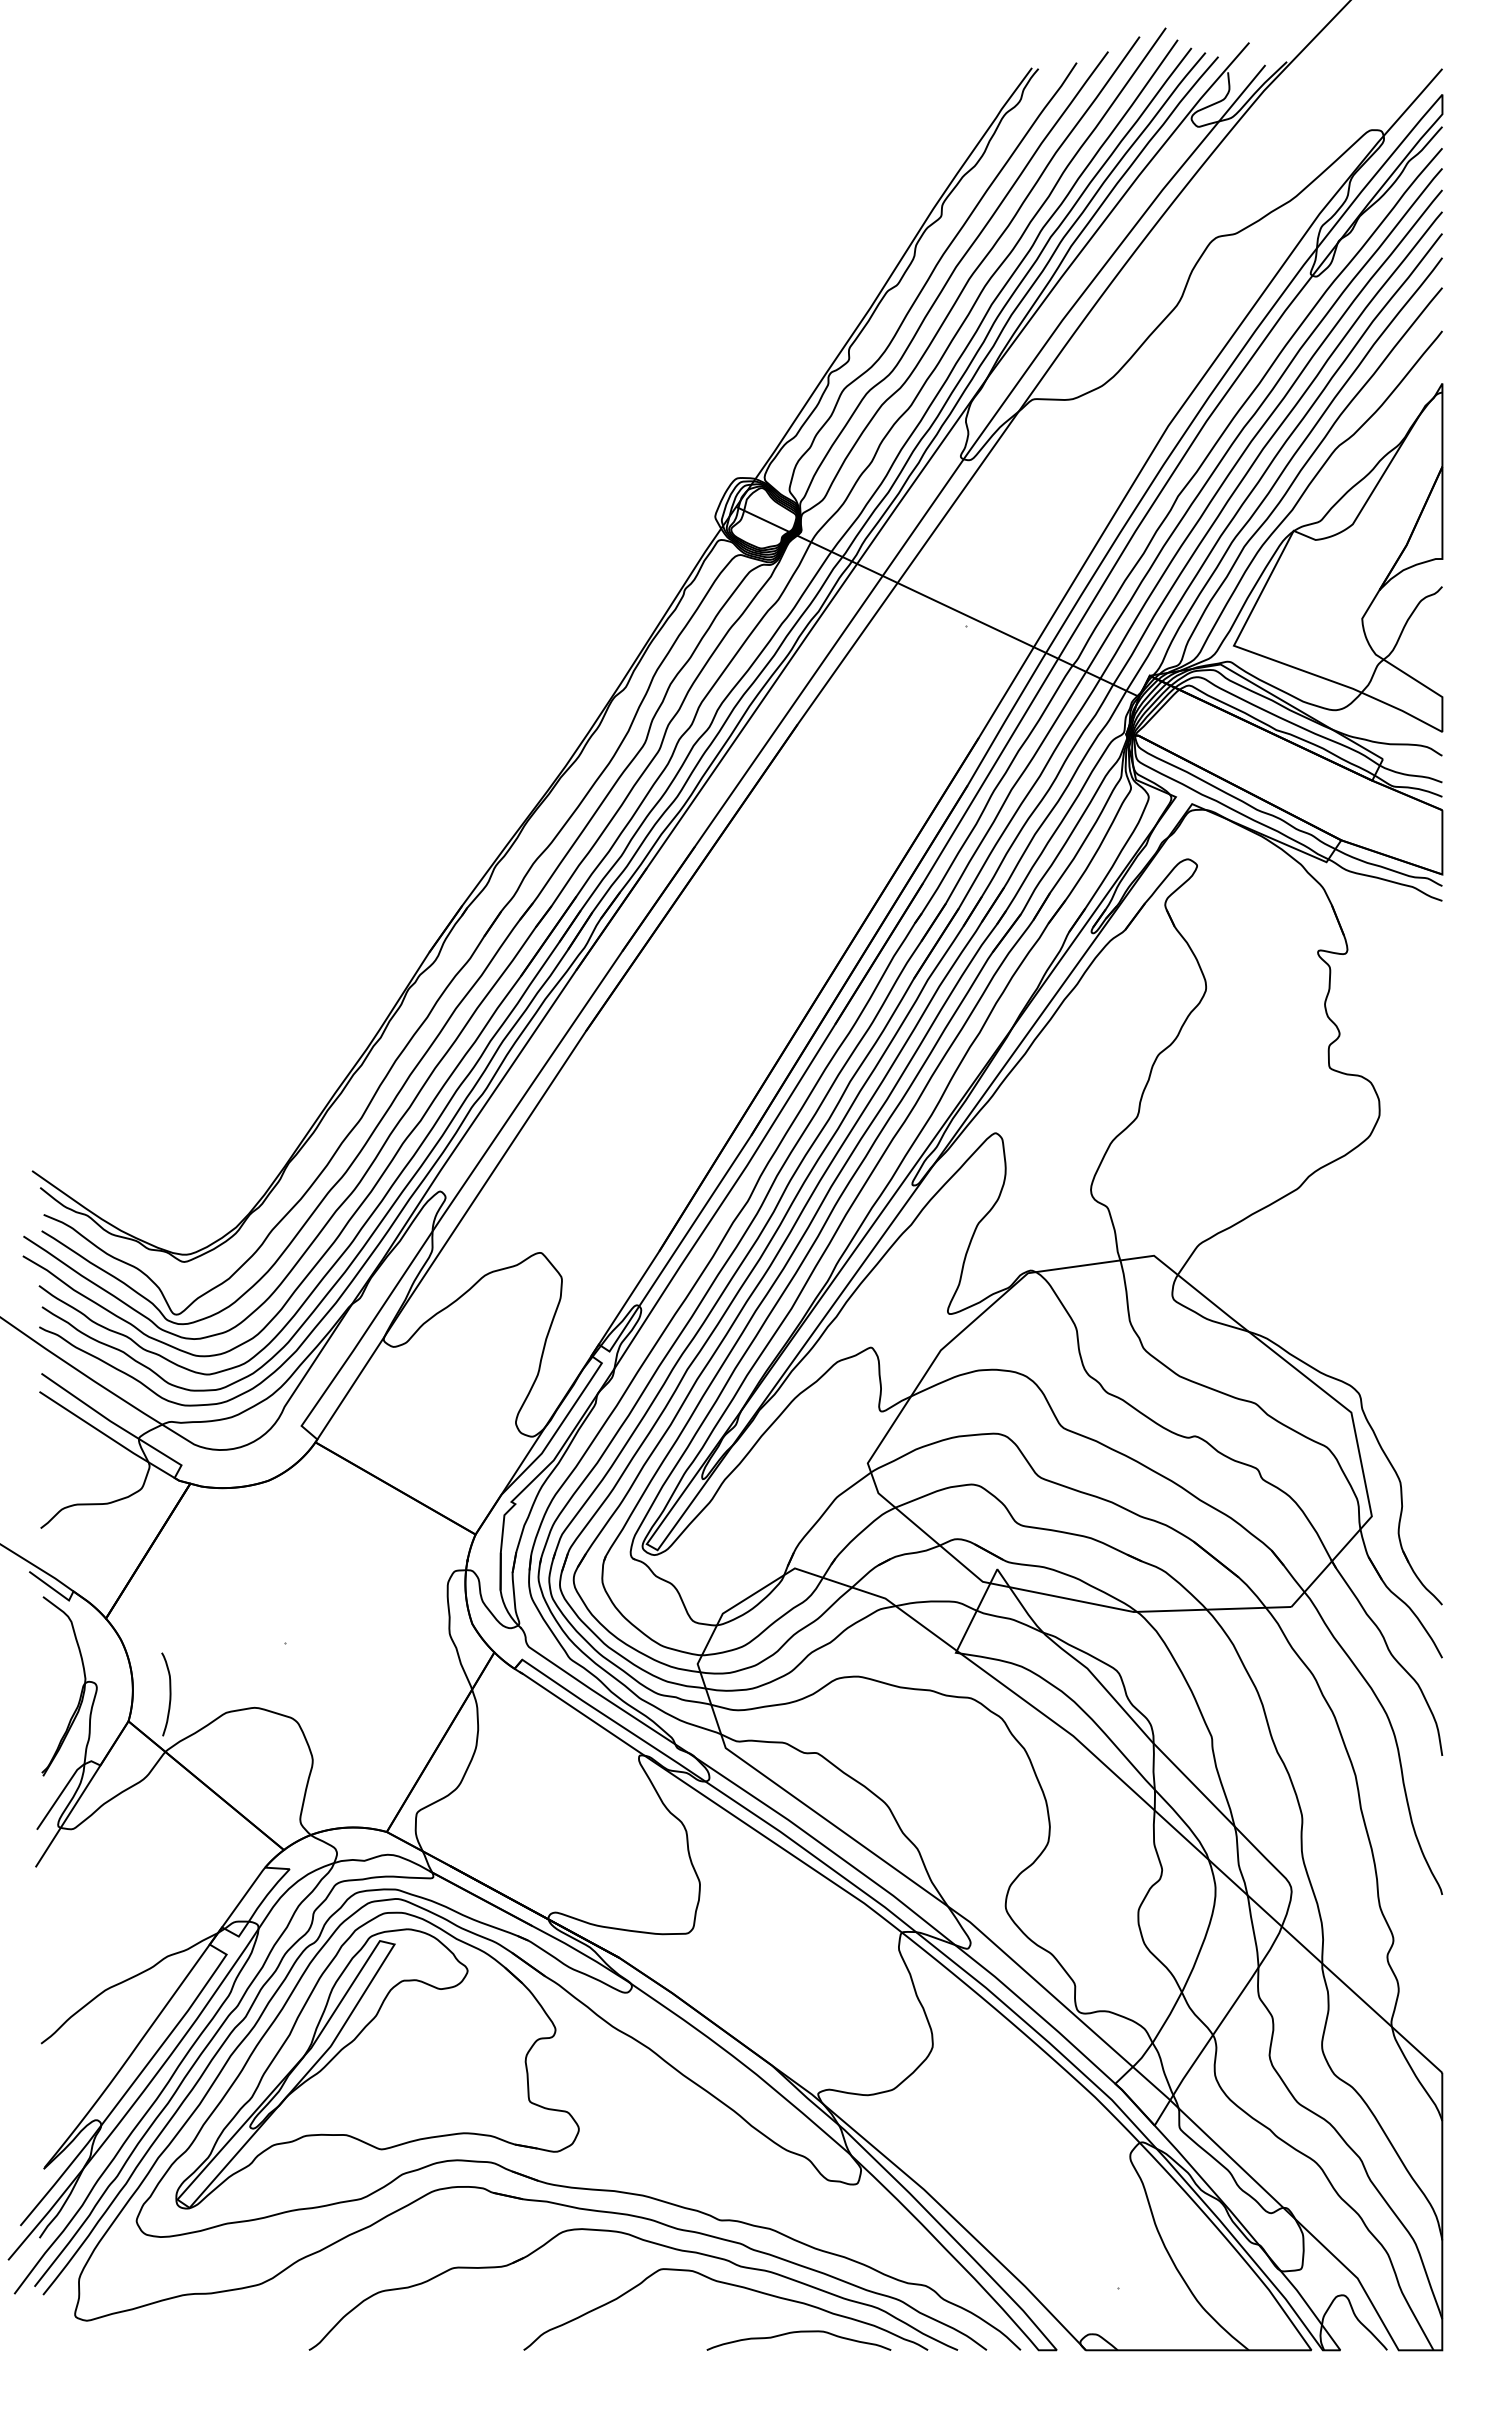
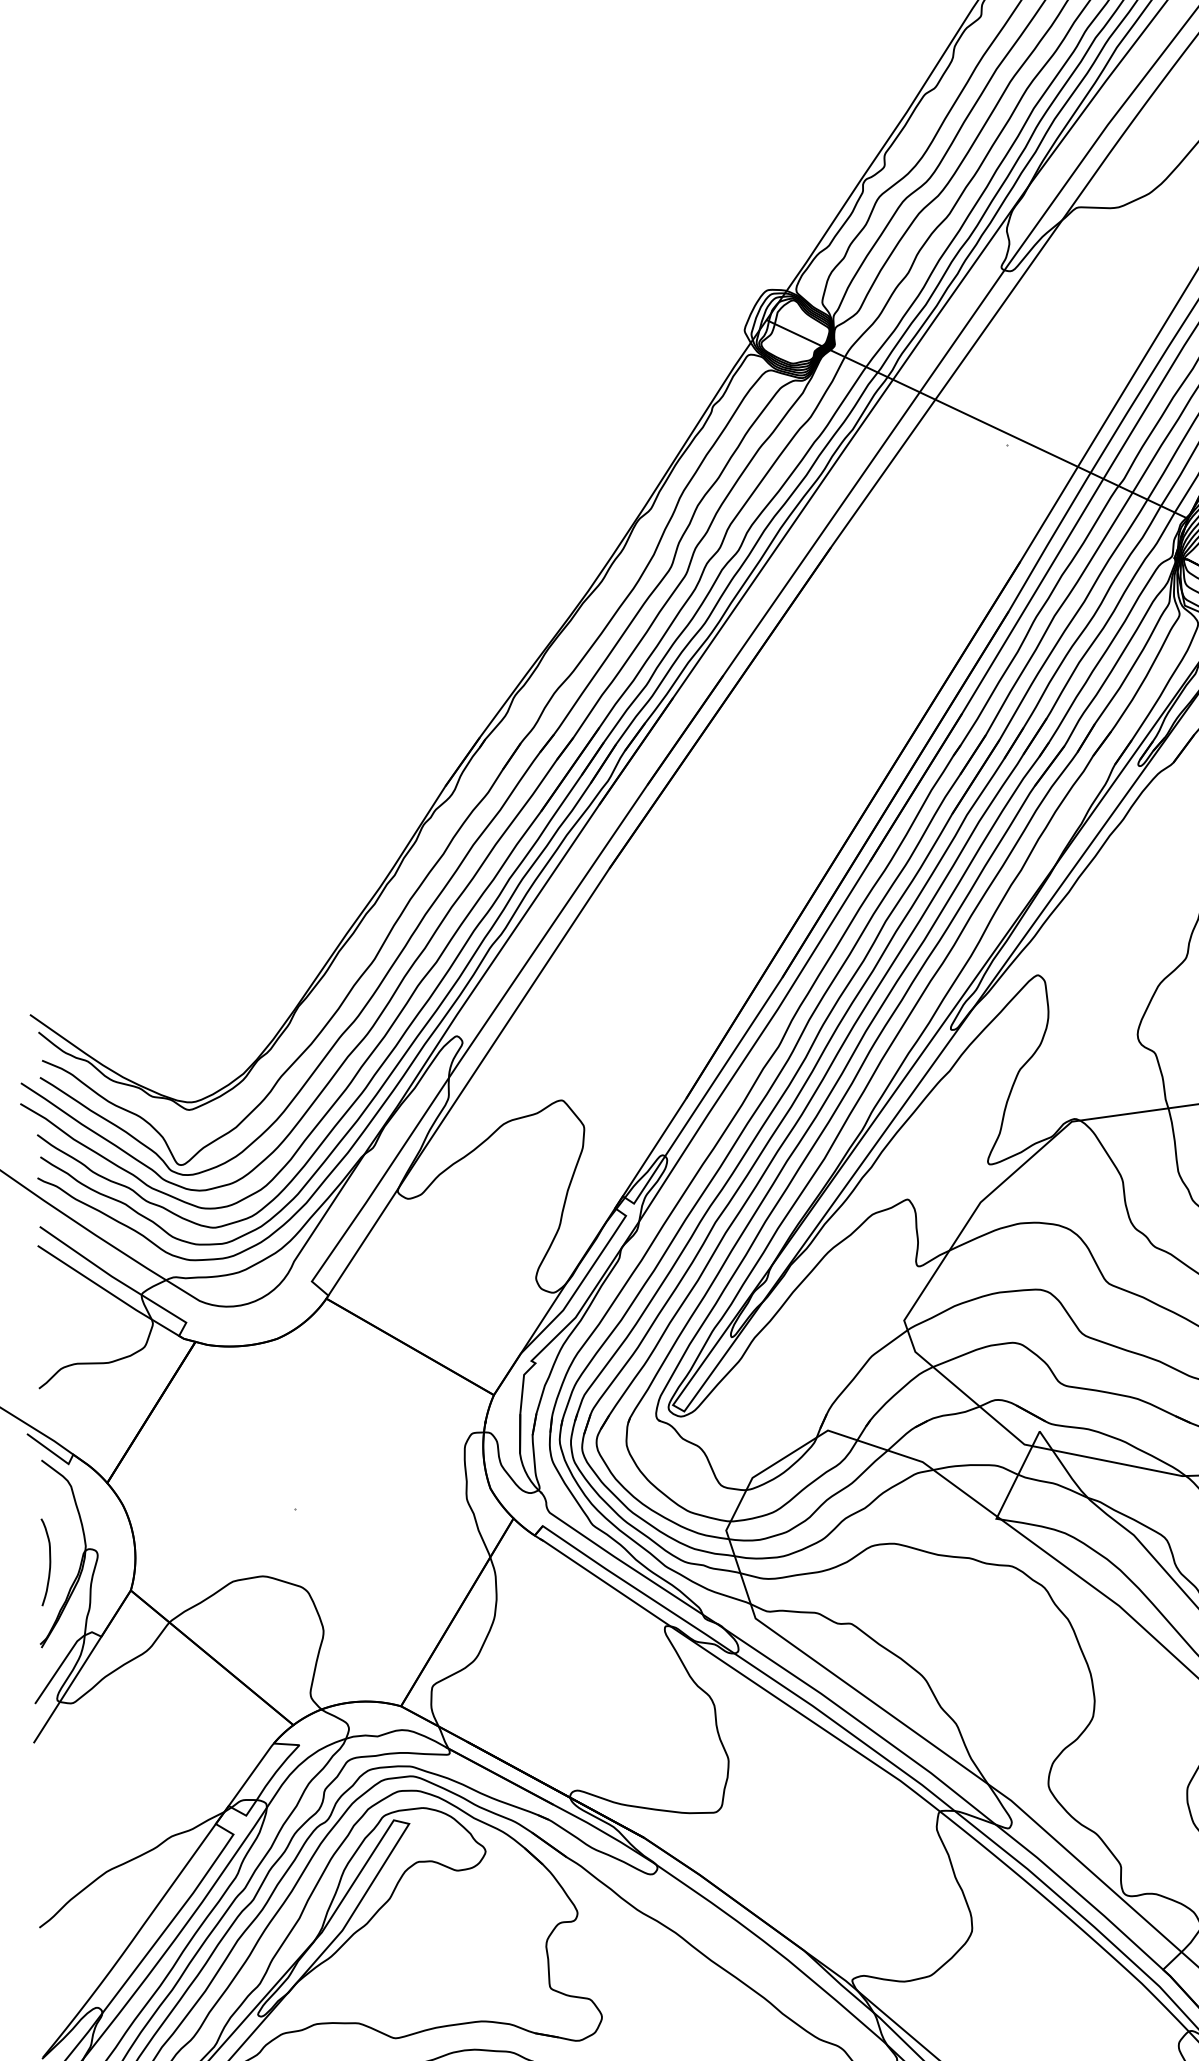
curve: (169, 1694) -> (49, 1562), moved

